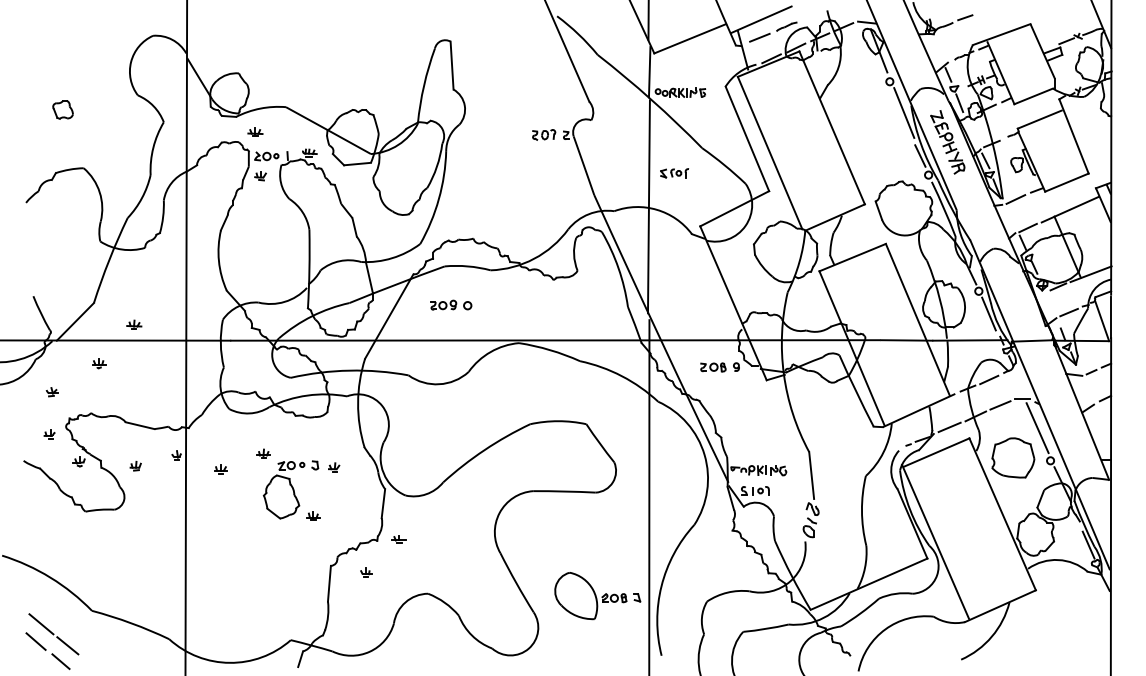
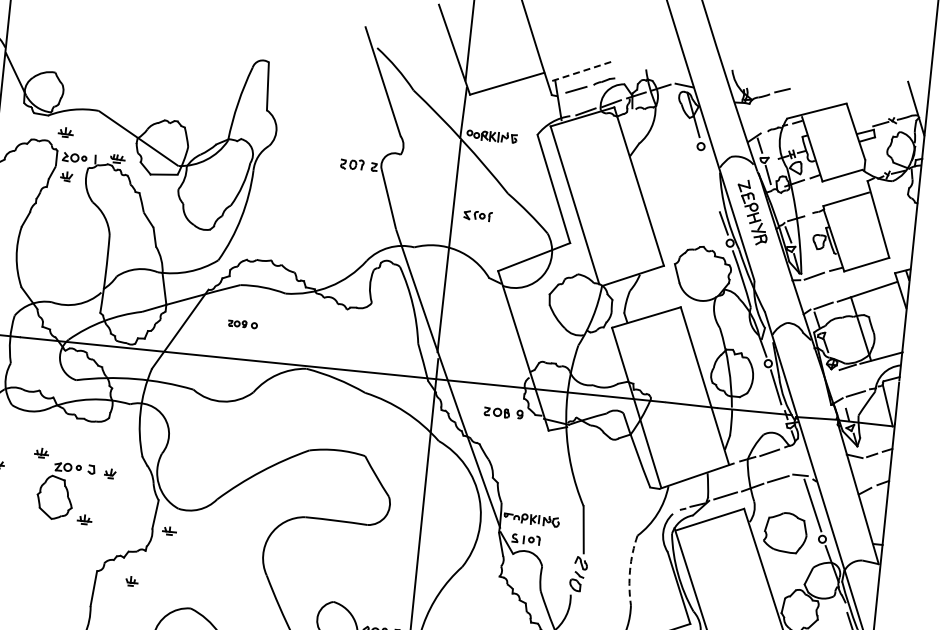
line: (761, 19) -> (579, 71), solid -> dashed
line: (904, 112) -> (712, 178), removed
part: (451, 304) -> (243, 323), size x0.7
arc: (861, 510) -> (629, 569), solid -> dashed
part: (398, 539) -> (169, 530), moved

